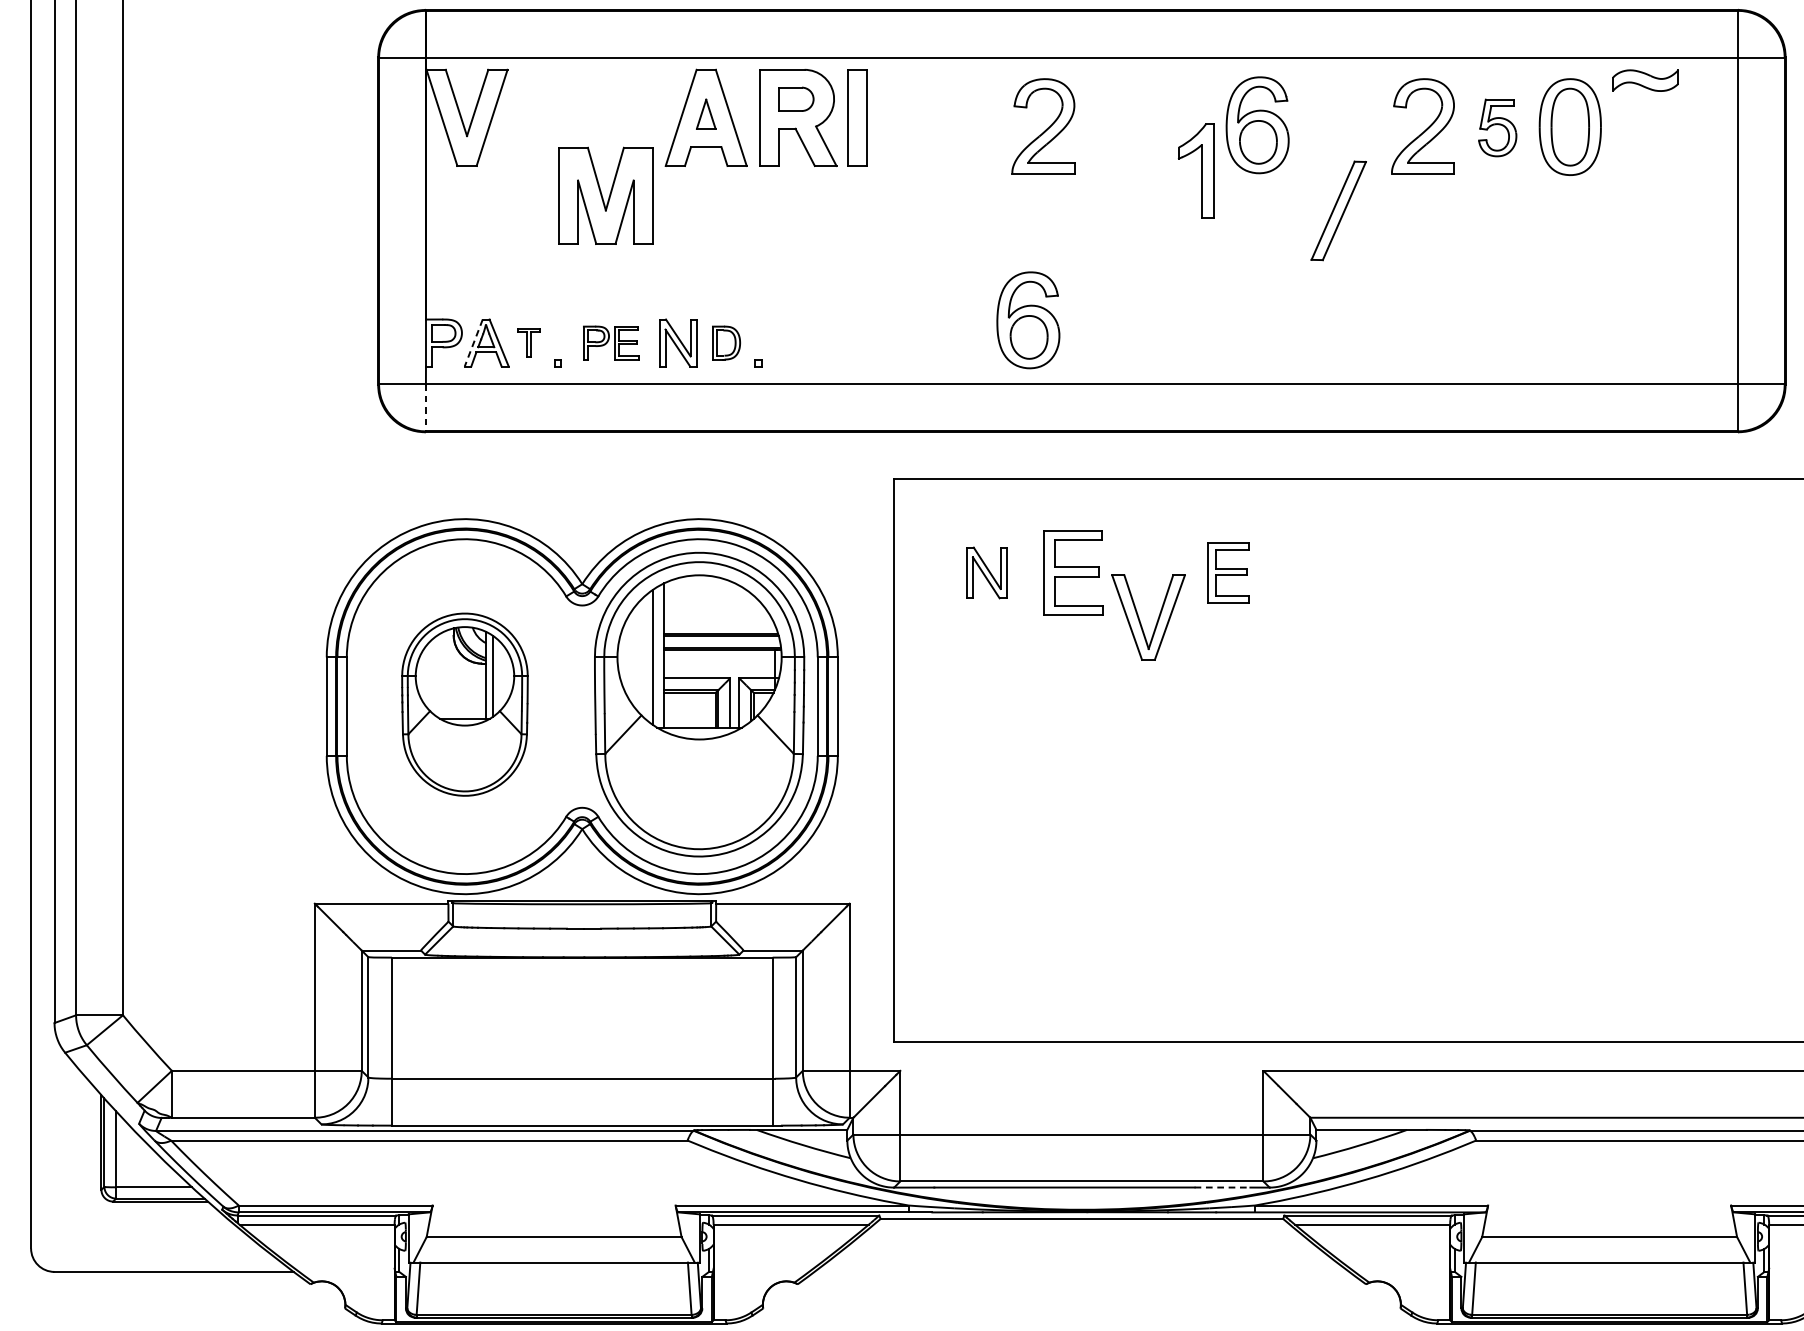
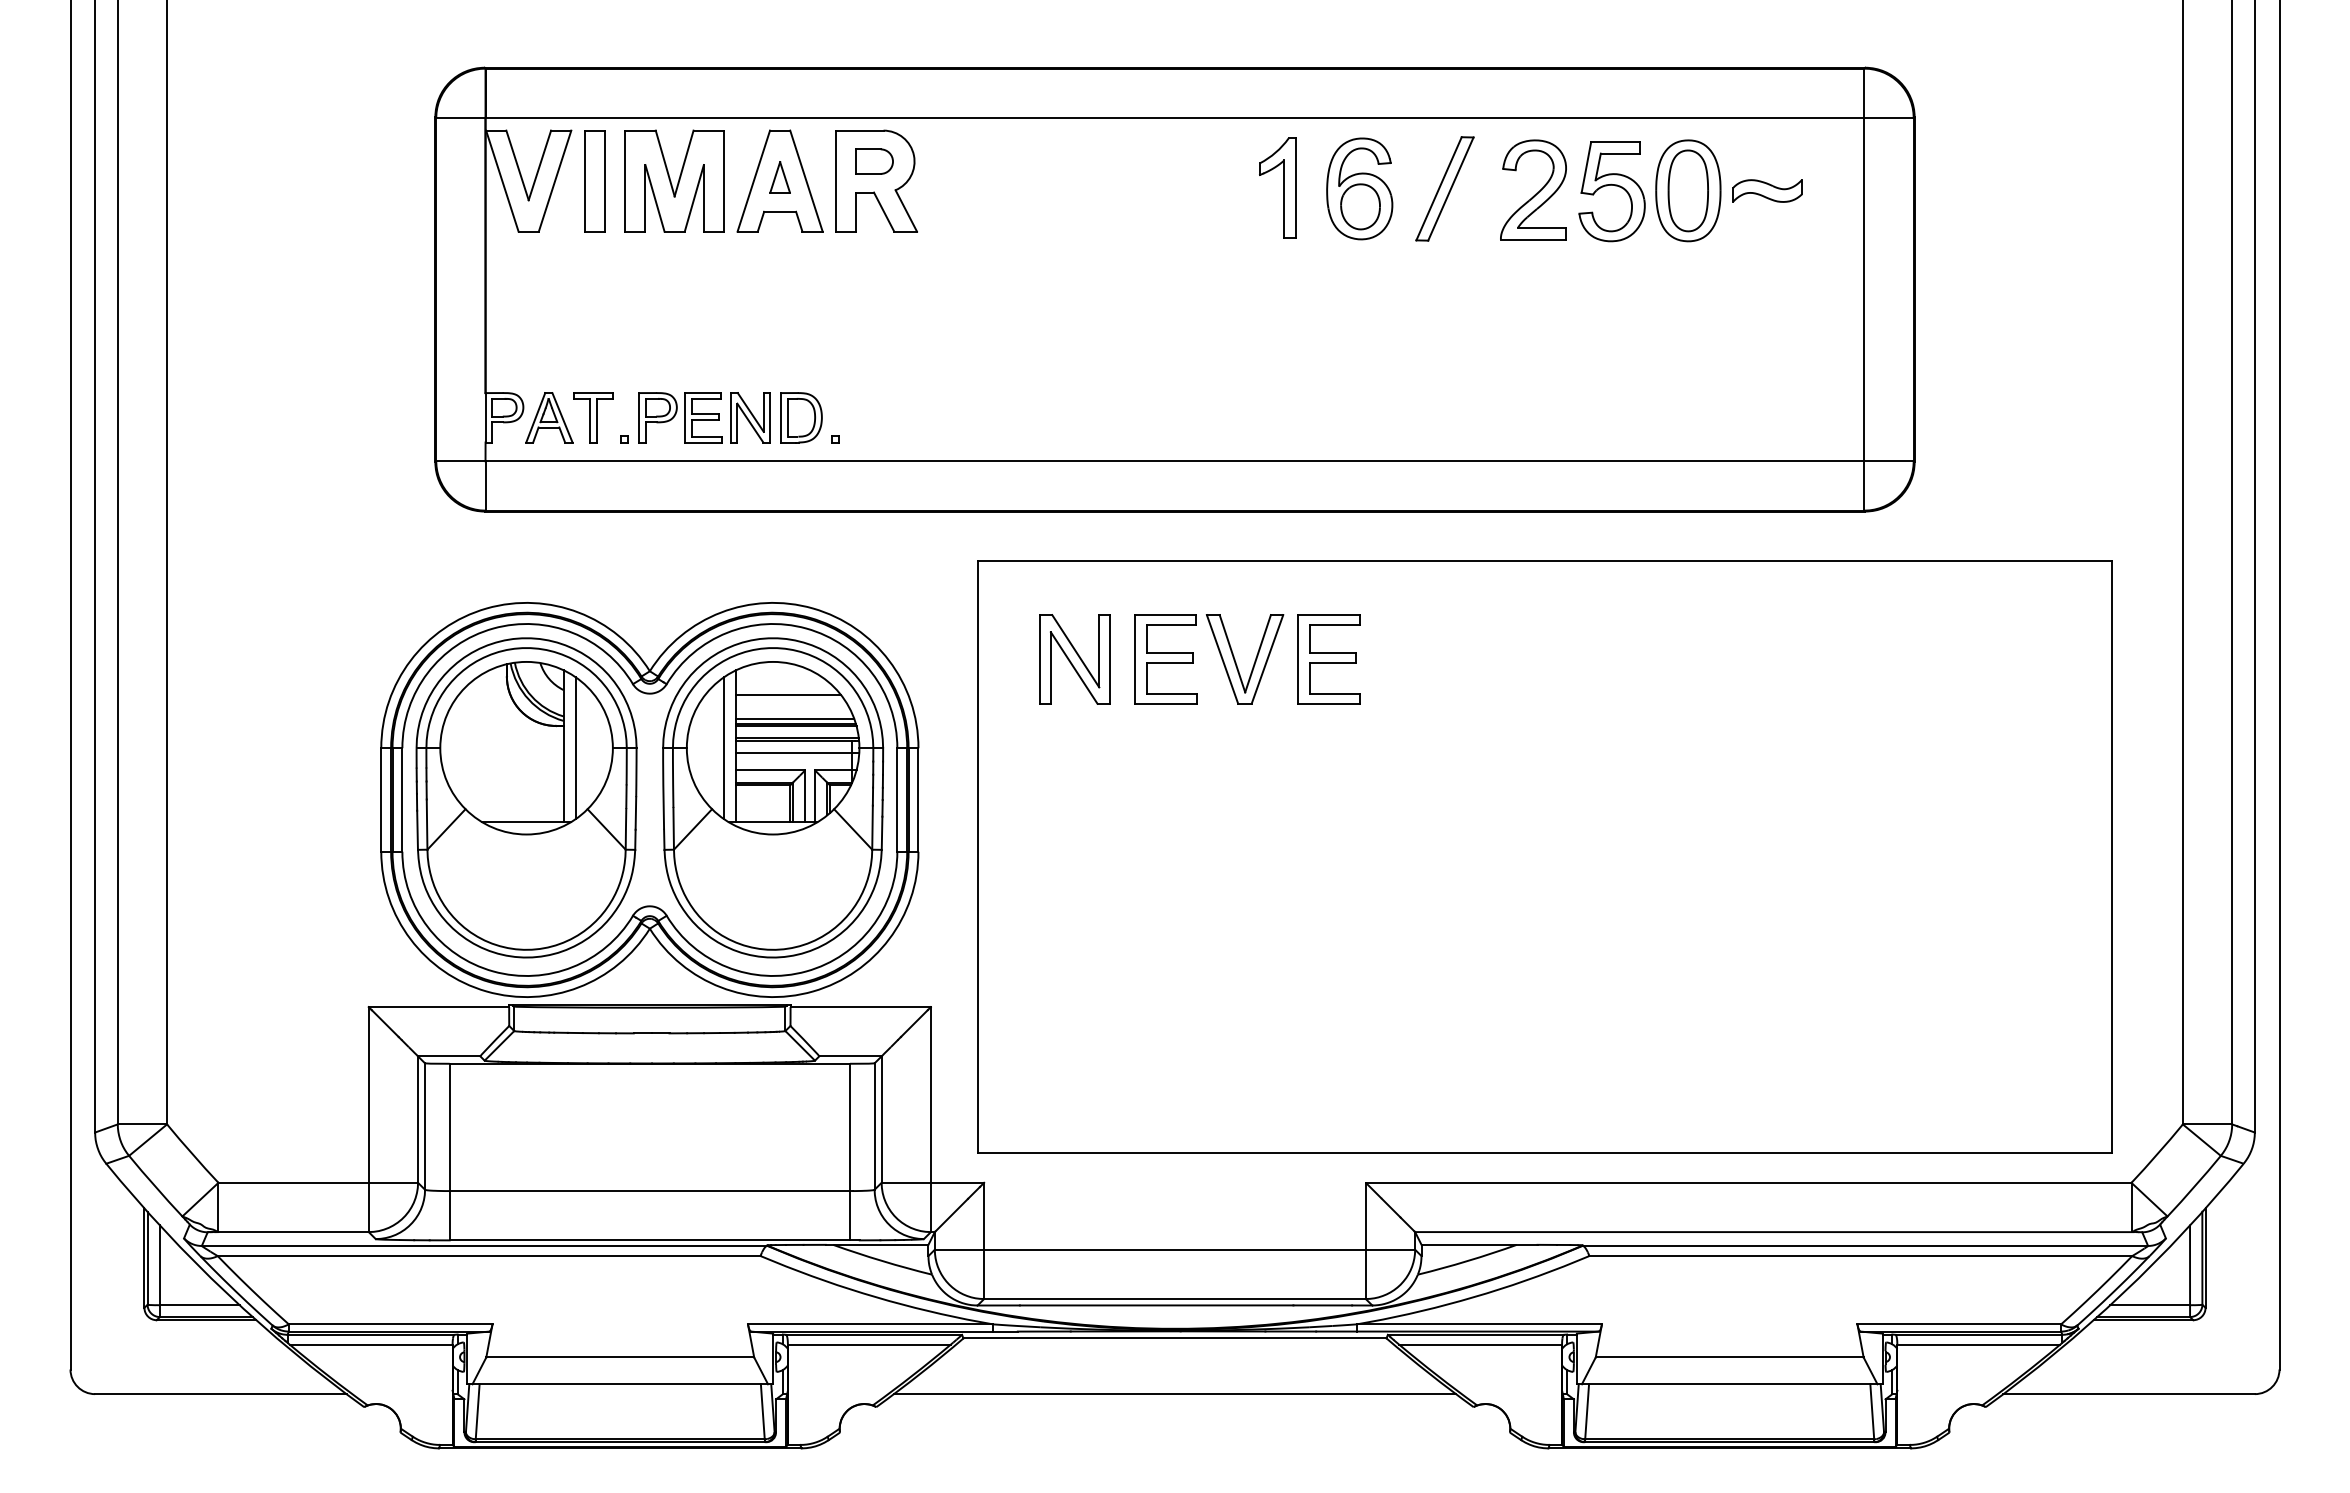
part: (1645, 80) -> (1767, 190), moved
part: (856, 118) -> (594, 181), moved
part: (1043, 125) -> (1134, 189), removed
part: (1497, 127) -> (1611, 191), size x1.67
part: (1195, 170) -> (1277, 187), moved
part: (605, 195) -> (674, 180), moved
part: (1338, 210) -> (1444, 188), moved
part: (1028, 319) -> (1118, 393), removed
part: (528, 342) -> (593, 417), size x1.67
part: (611, 342) -> (680, 417), size x1.43
part: (726, 342) -> (801, 417), size x1.43
line: (473, 343) -> (535, 418), dashed -> solid
line: (425, 408) -> (485, 486), dashed -> solid
part: (986, 572) -> (1074, 659), size x1.67
part: (1227, 572) -> (1328, 659), size x1.43
line: (714, 606) -> (788, 694), added
part: (1140, 620) -> (1236, 662), moved
line: (720, 630) -> (795, 719), added
line: (722, 662) -> (797, 753), added
part: (464, 704) -> (526, 797), size x1.67
line: (1223, 1187) -> (1323, 1305), dashed -> solid
line: (1081, 1272) -> (1174, 1394), added

